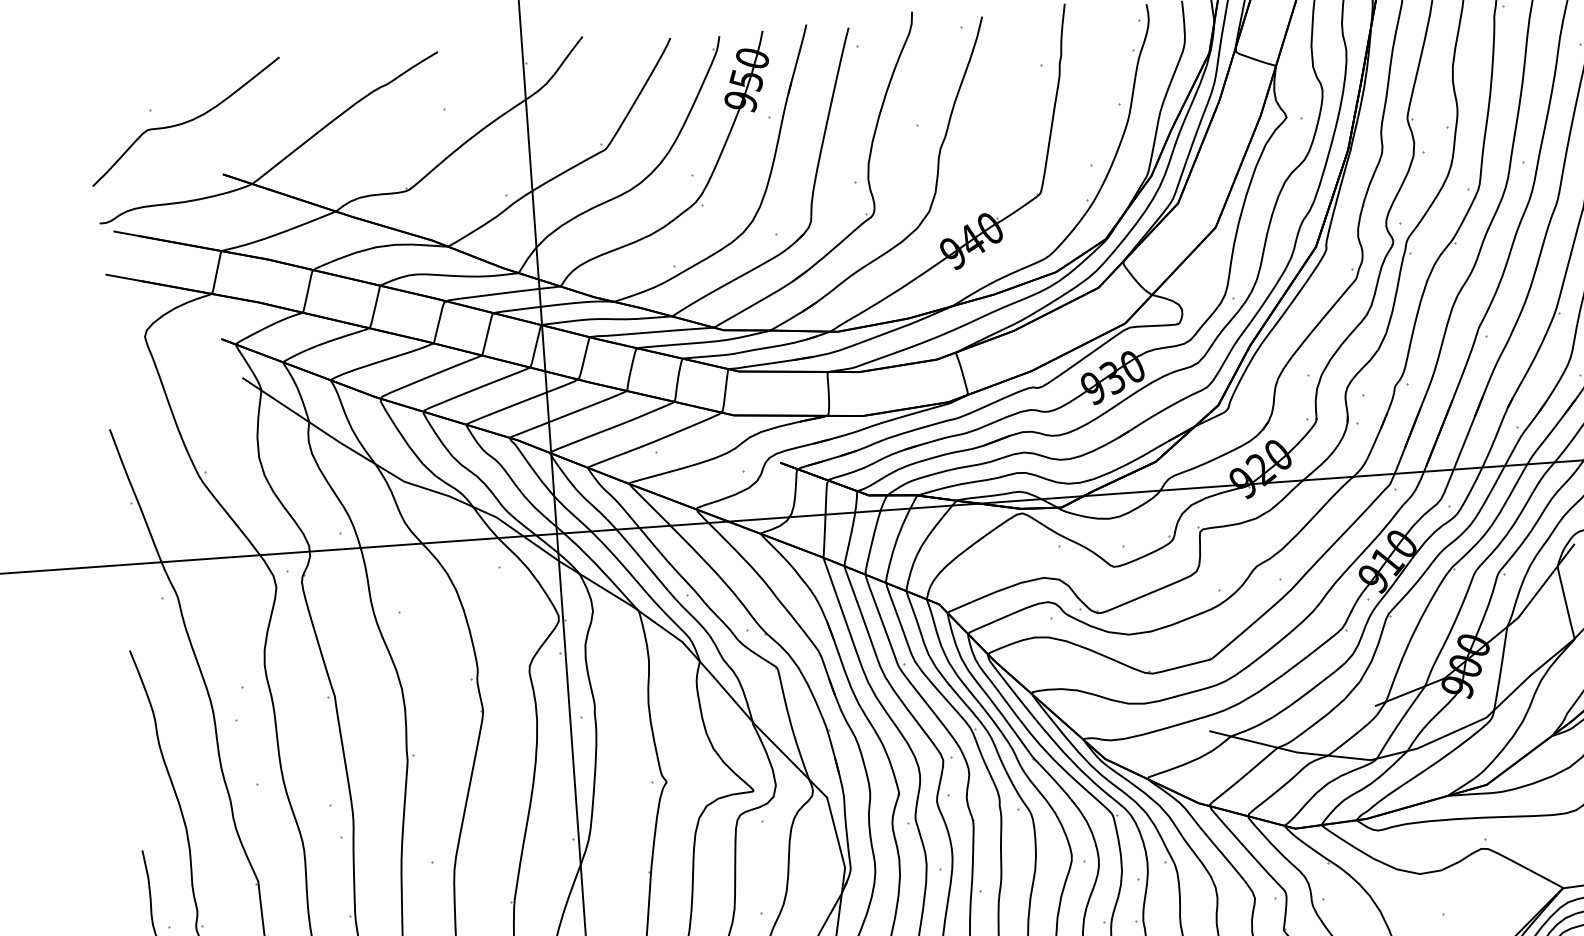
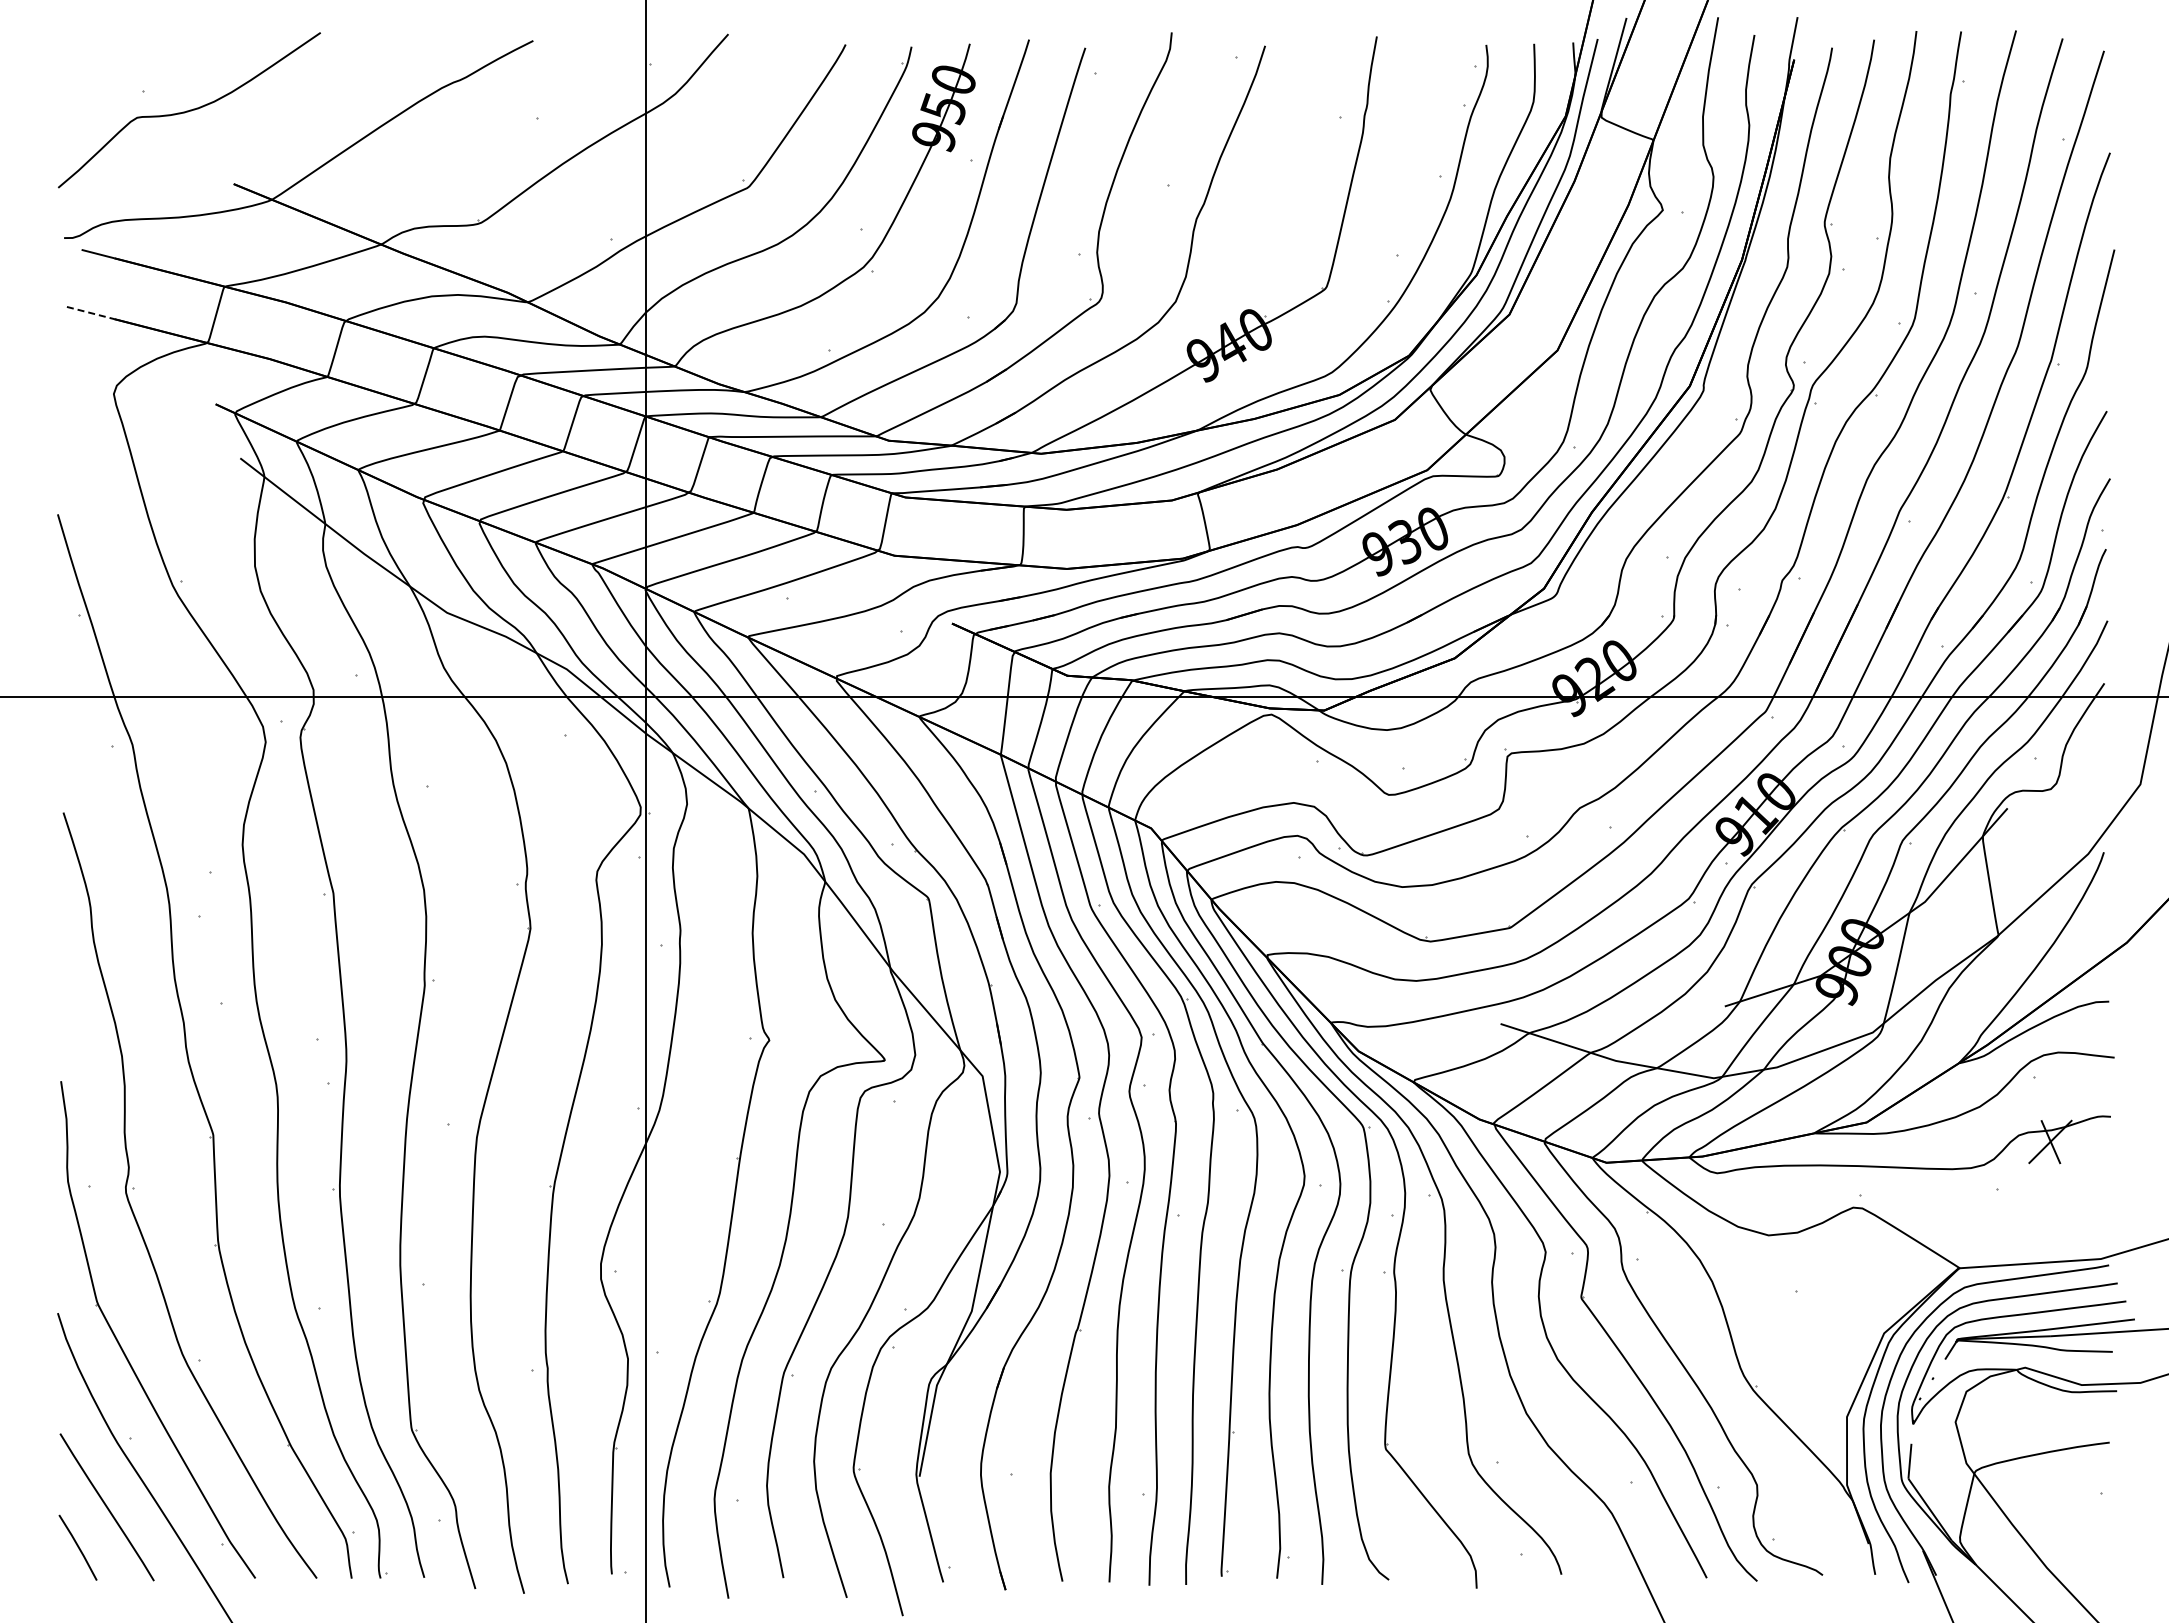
line: (124, 278) -> (91, 313), solid -> dashed

